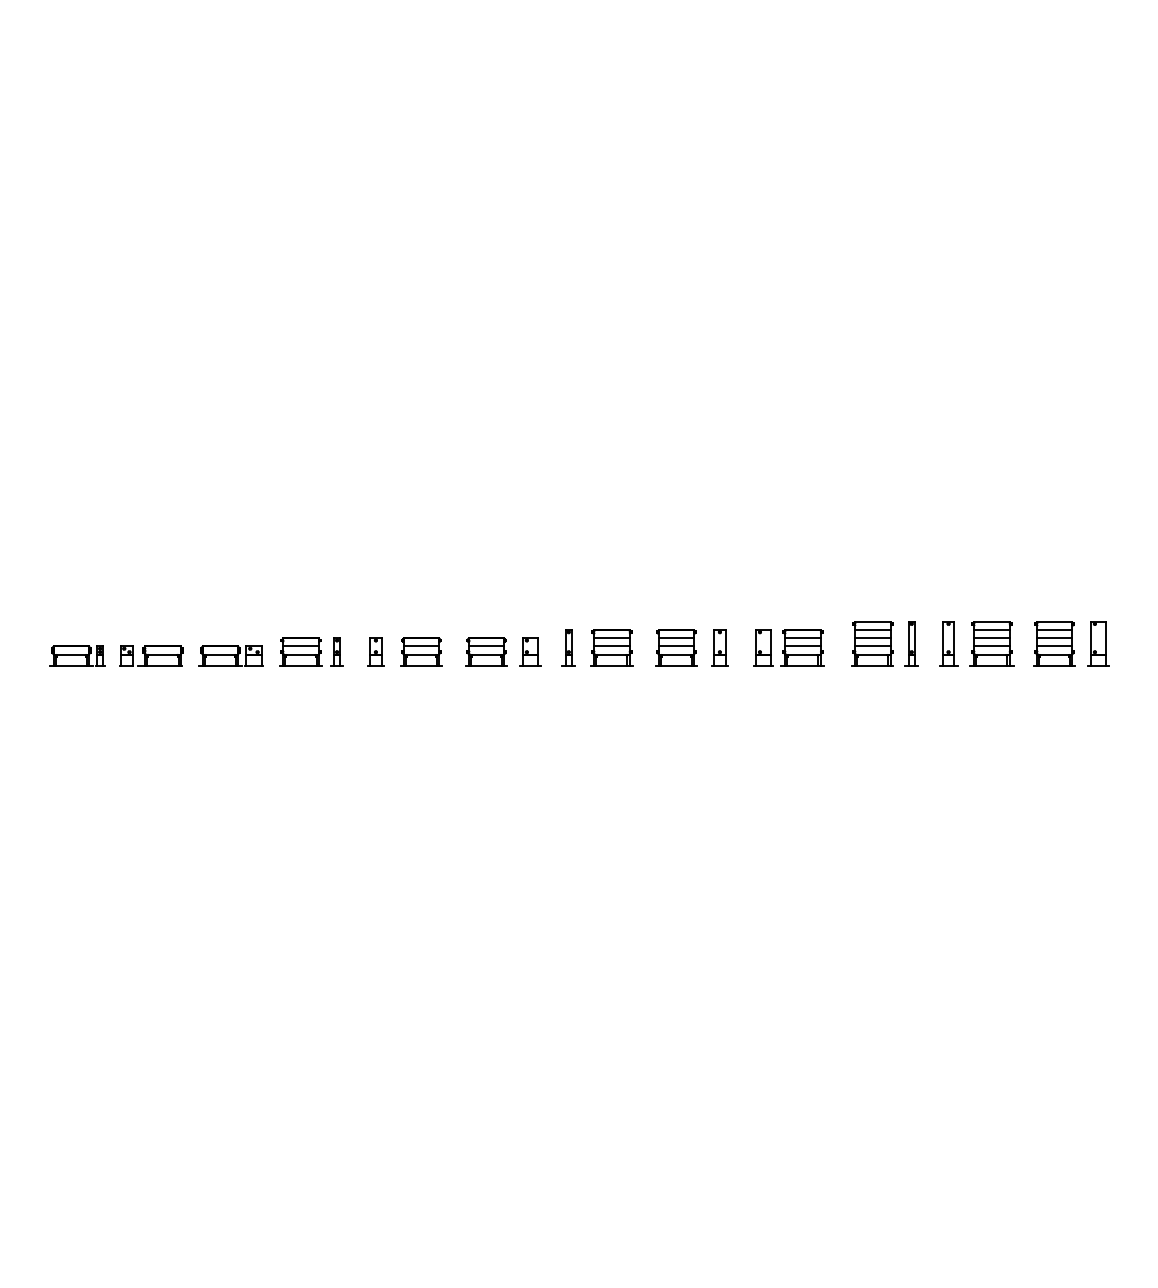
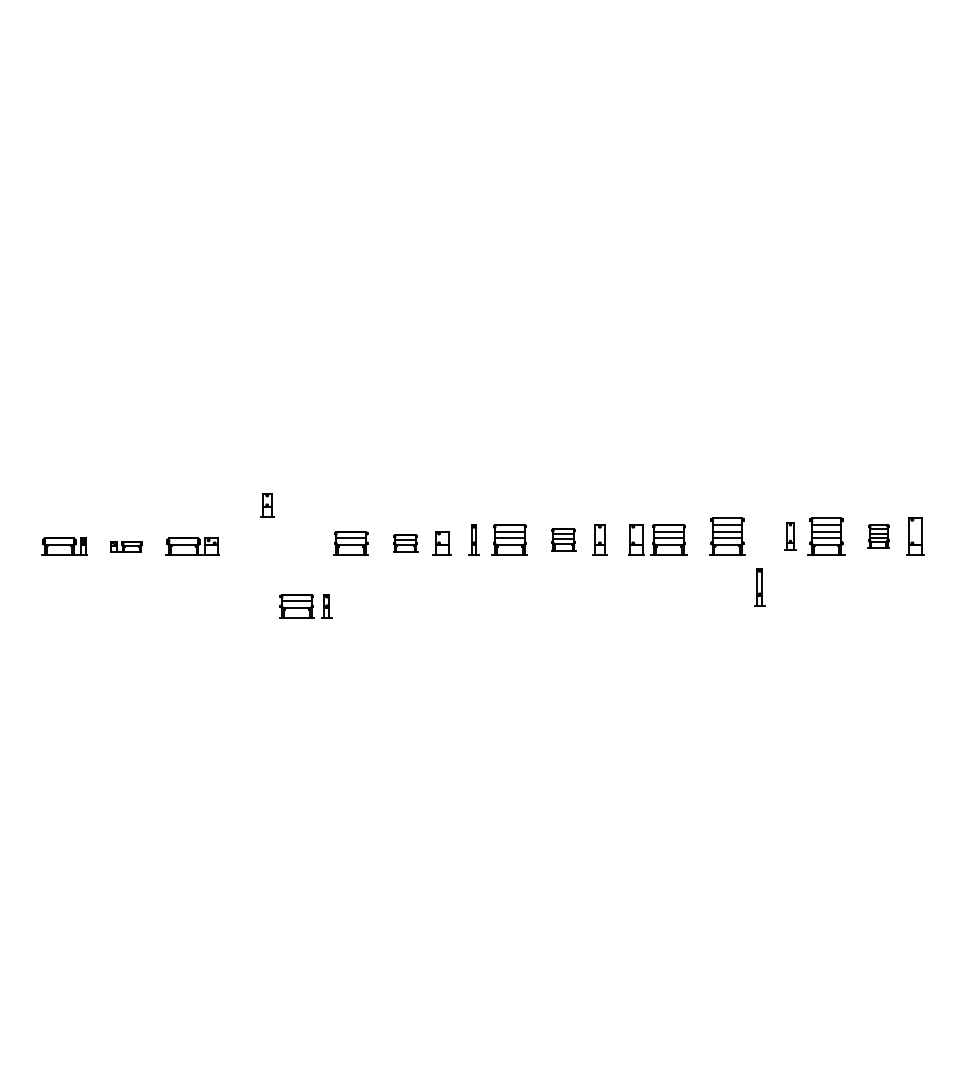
part: (911, 644) -> (759, 587), moved
part: (948, 644) -> (790, 536), size x0.7
part: (1054, 644) -> (878, 536), size x0.6
part: (676, 647) -> (563, 539), size x0.7
part: (311, 652) -> (305, 606), moved
part: (376, 652) -> (267, 505), moved
part: (486, 652) -> (405, 543), size x0.7
part: (150, 656) -> (125, 546), size x0.6

